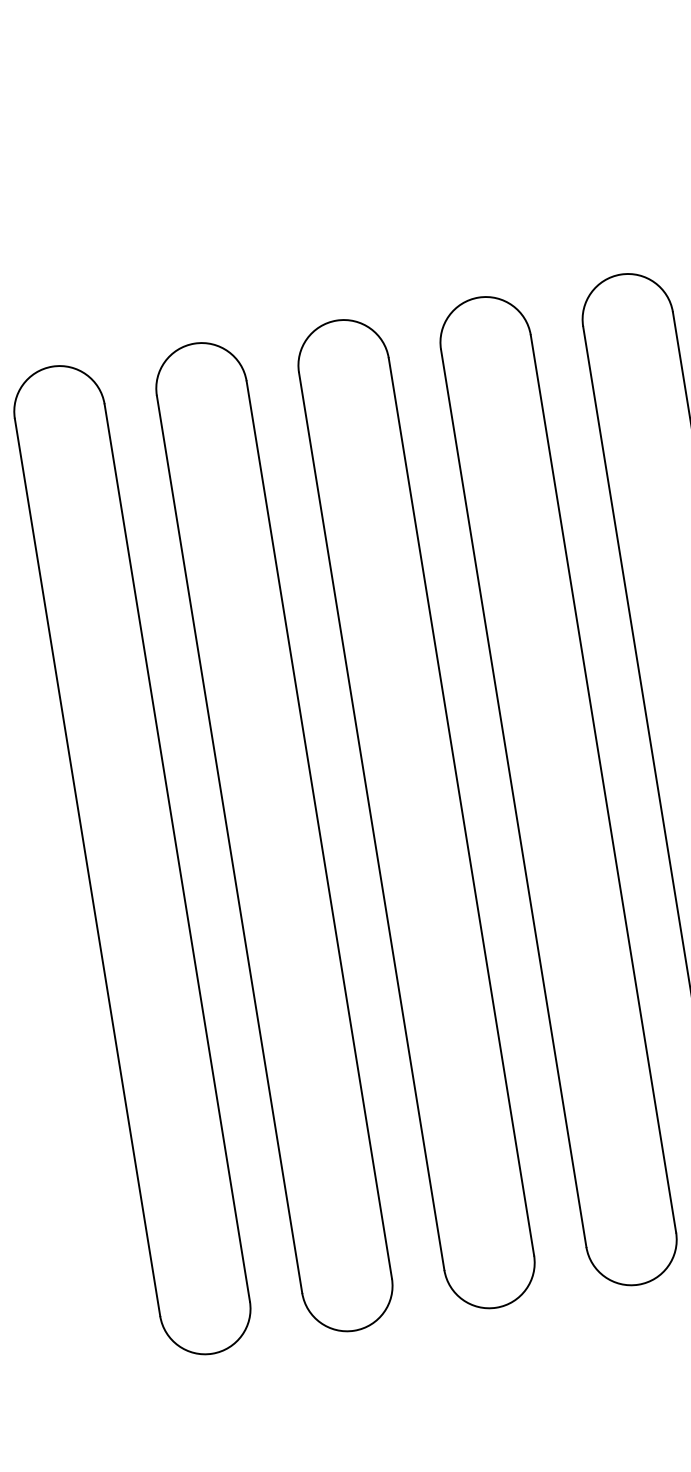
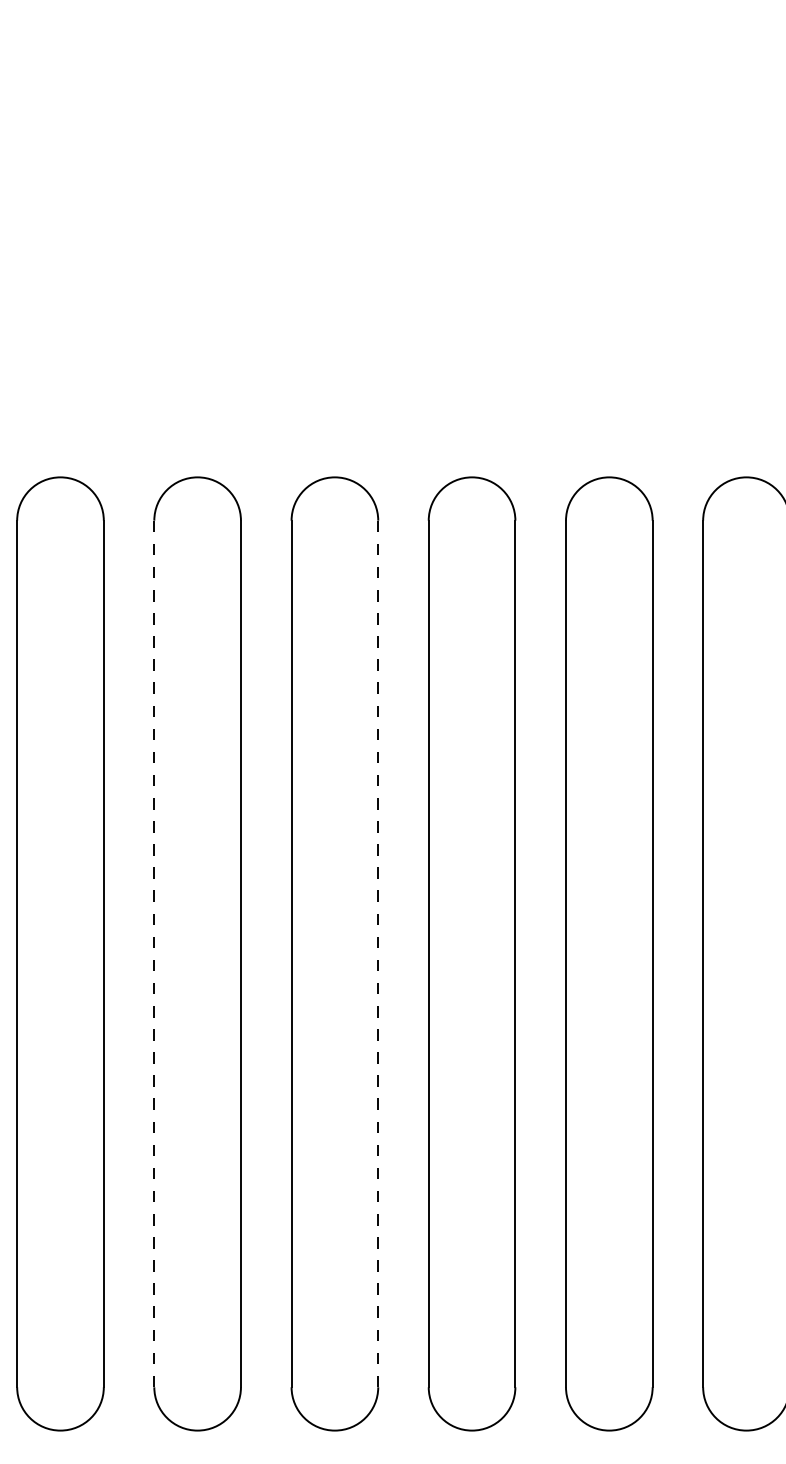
line: (461, 806) -> (378, 953), solid -> dashed
line: (229, 844) -> (154, 954), solid -> dashed

